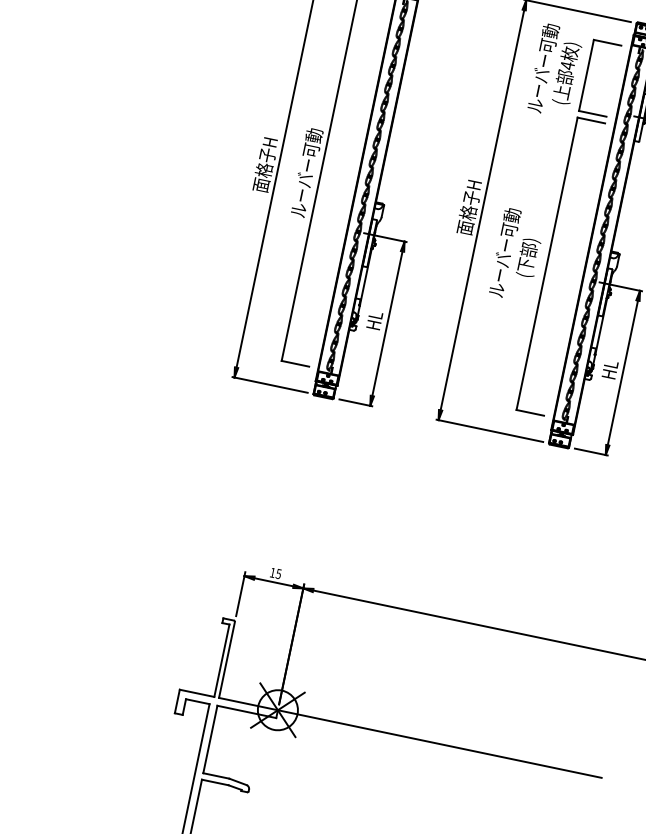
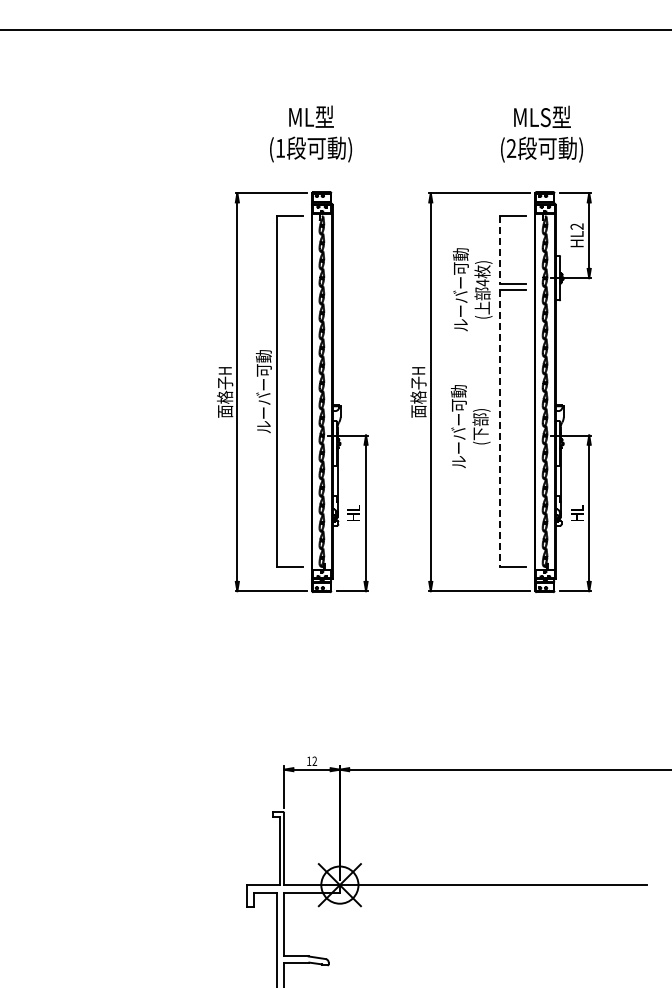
text: (555, 70) -> (472, 289), moved
line: (586, 75) -> (499, 250), solid -> dashed
line: (546, 263) -> (499, 428), solid -> dashed
text: (278, 573) -> (314, 760), 15 -> 12

